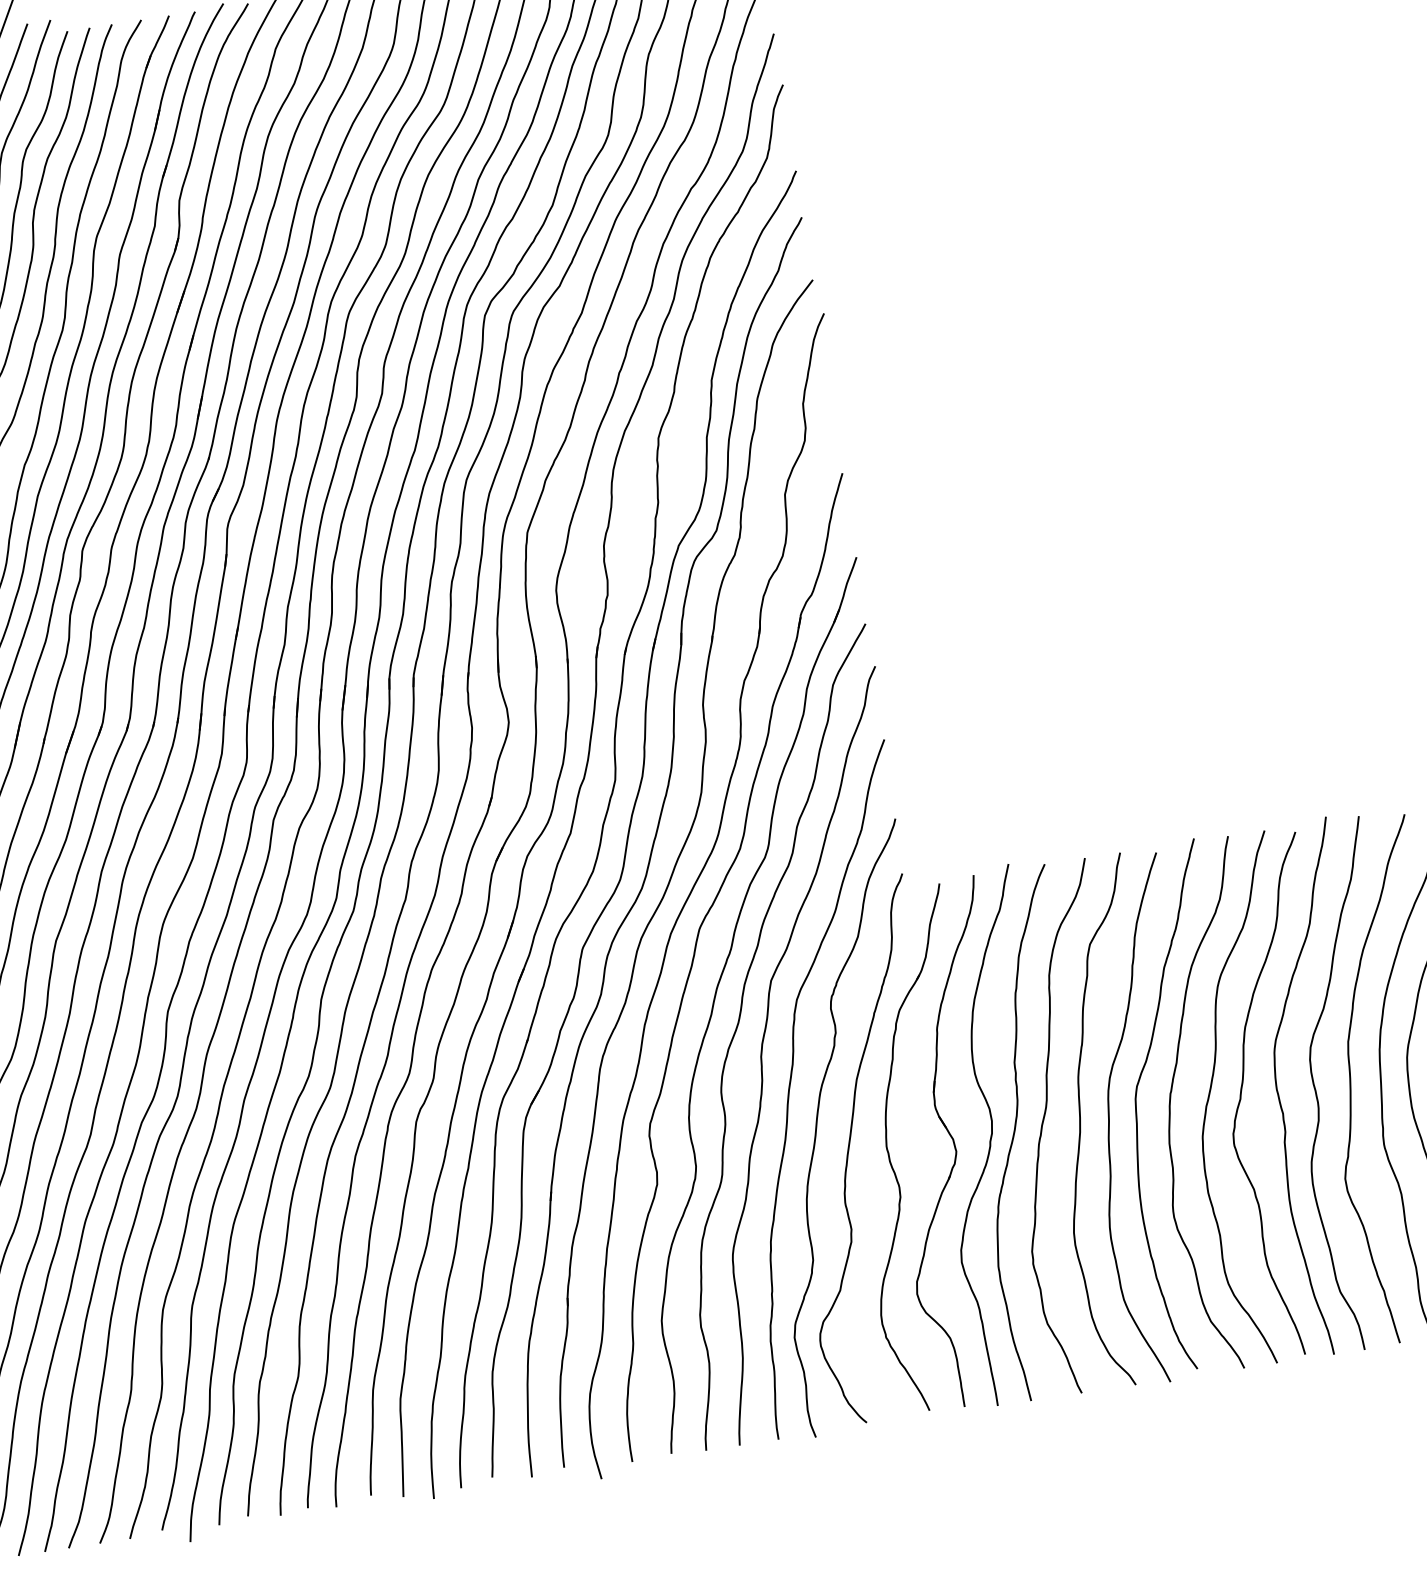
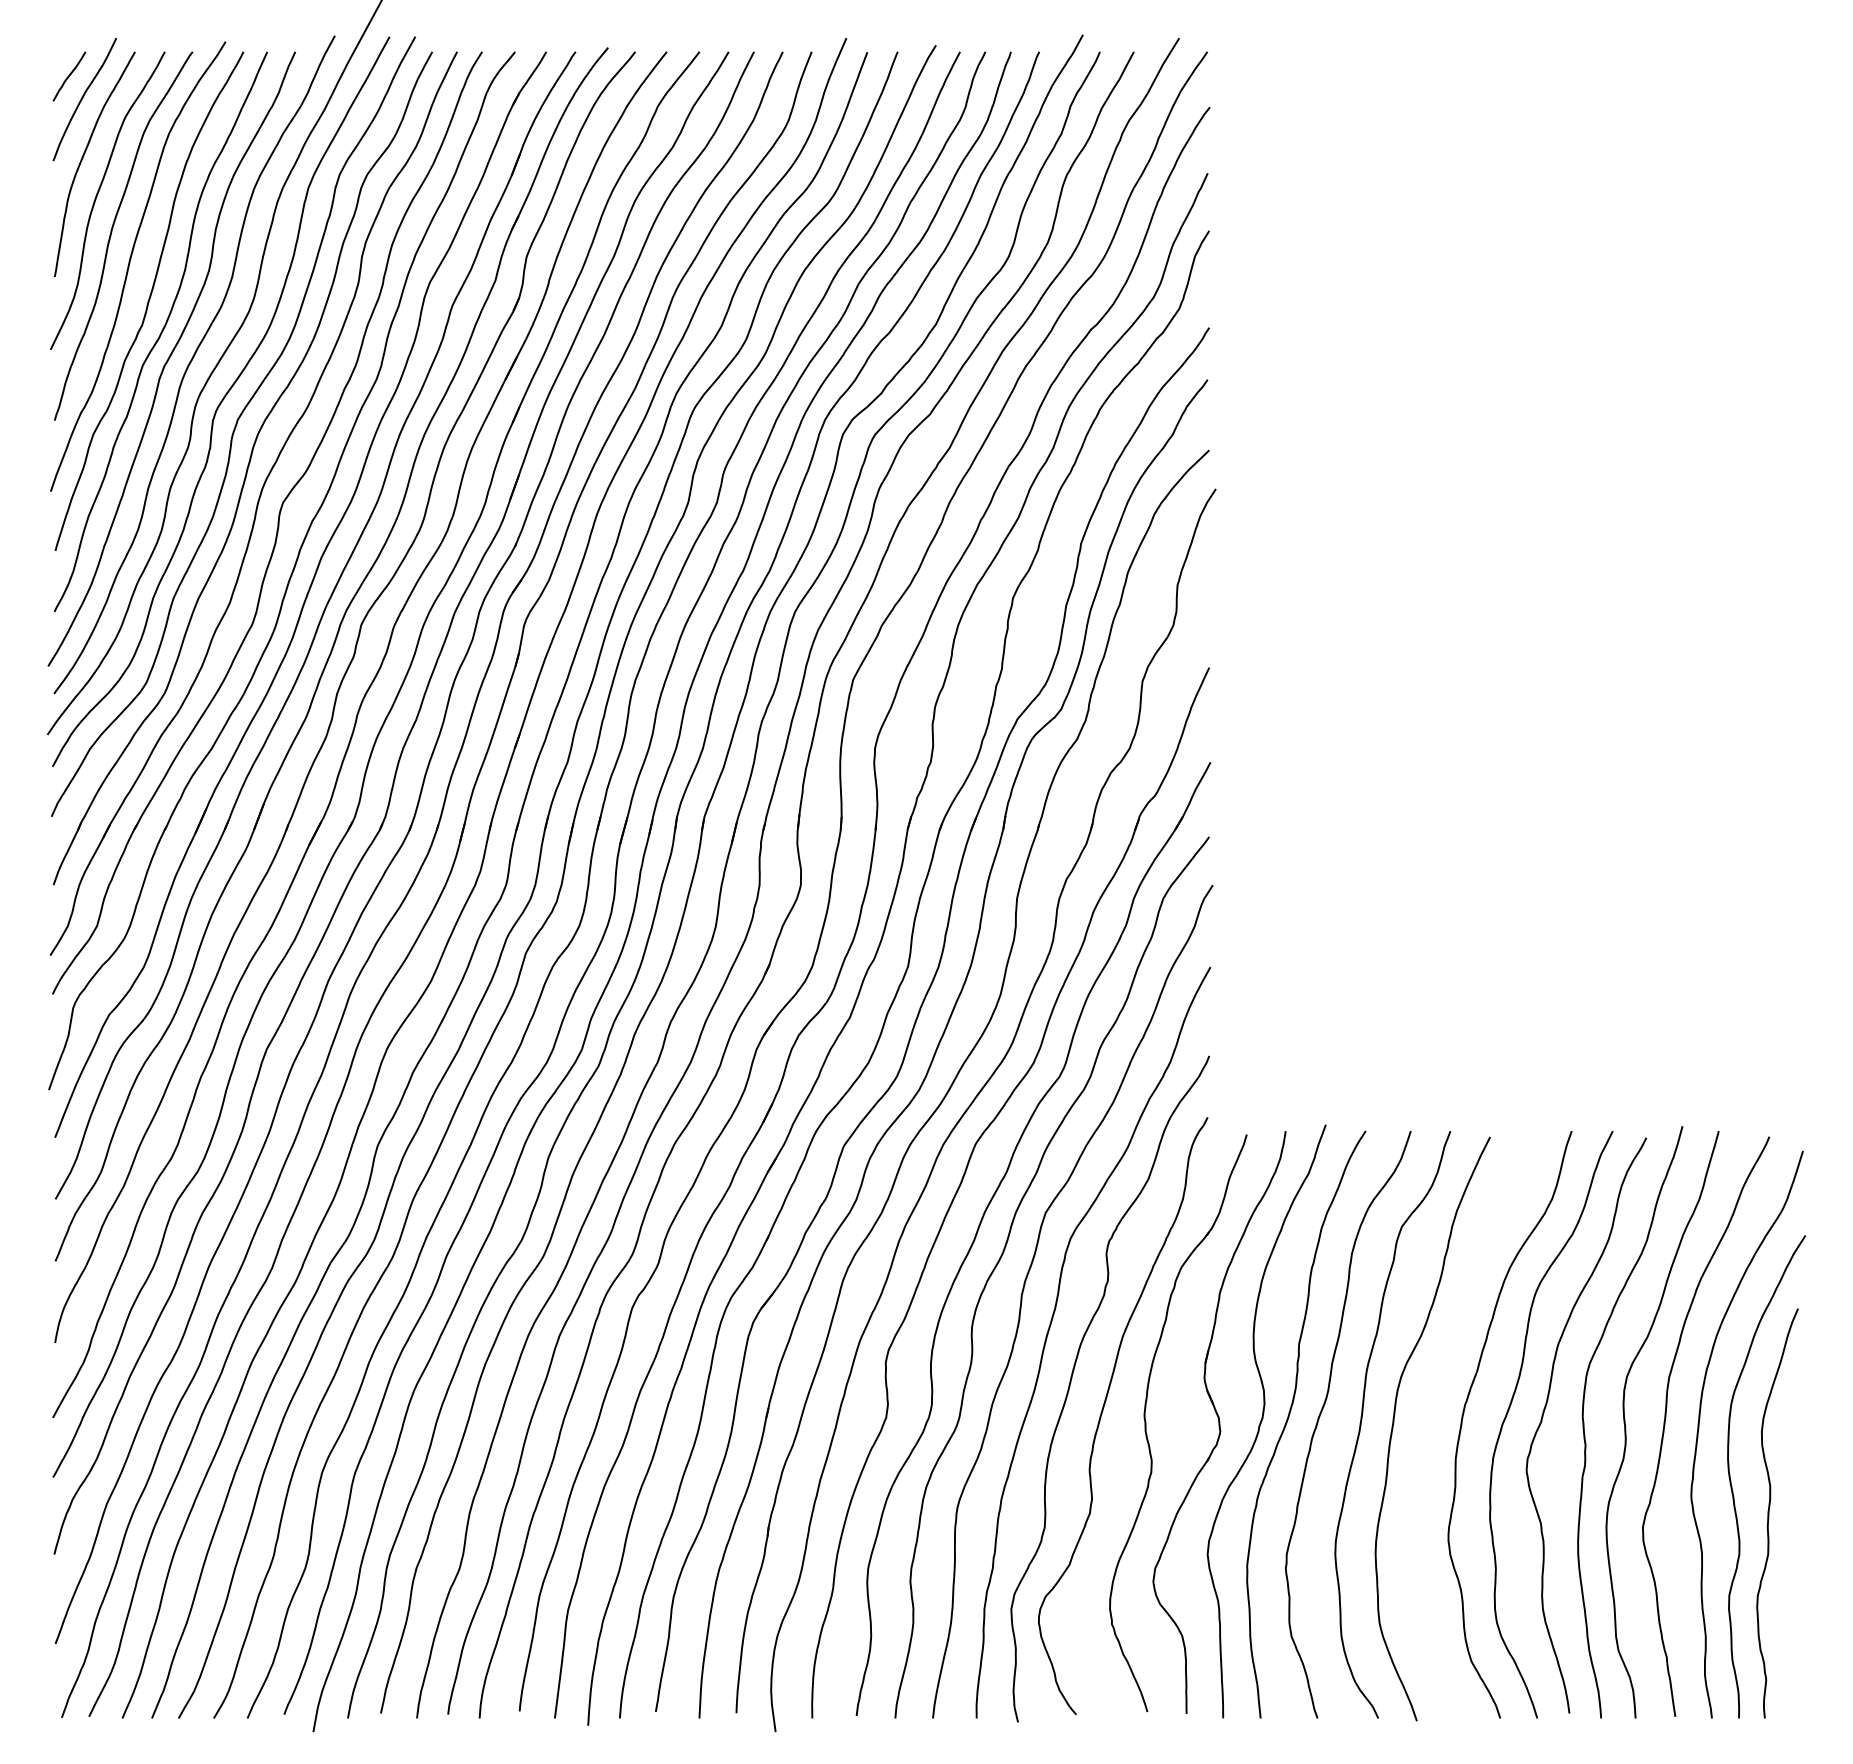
curve: (1136, 1105) -> (1426, 1411), removed

